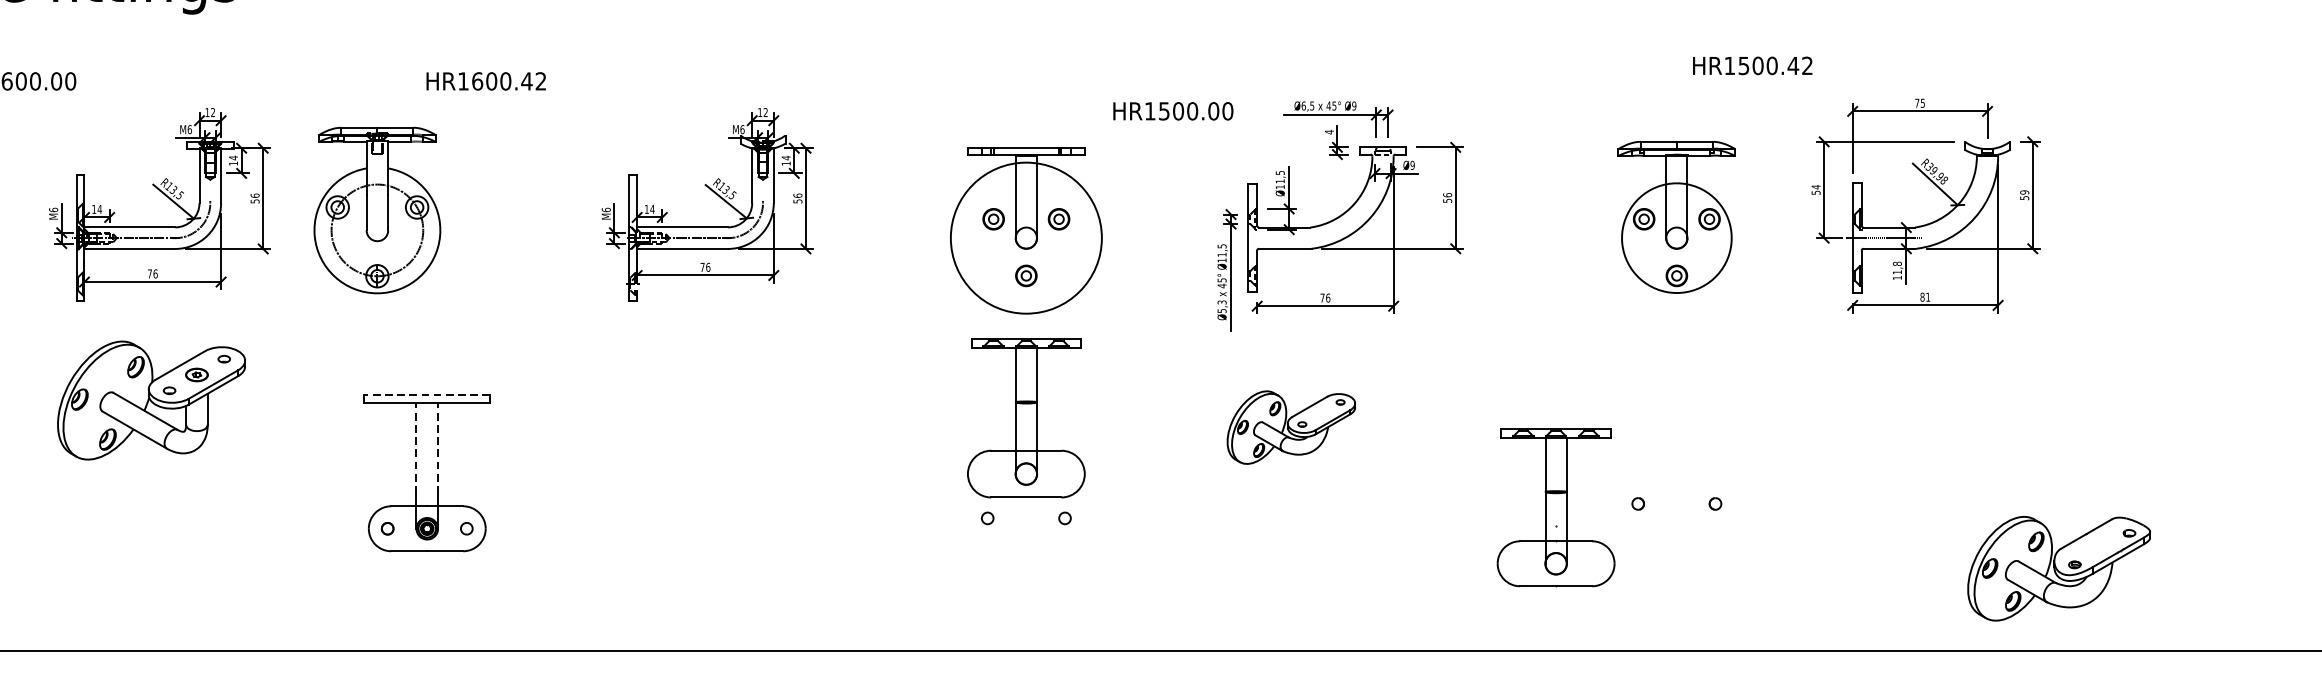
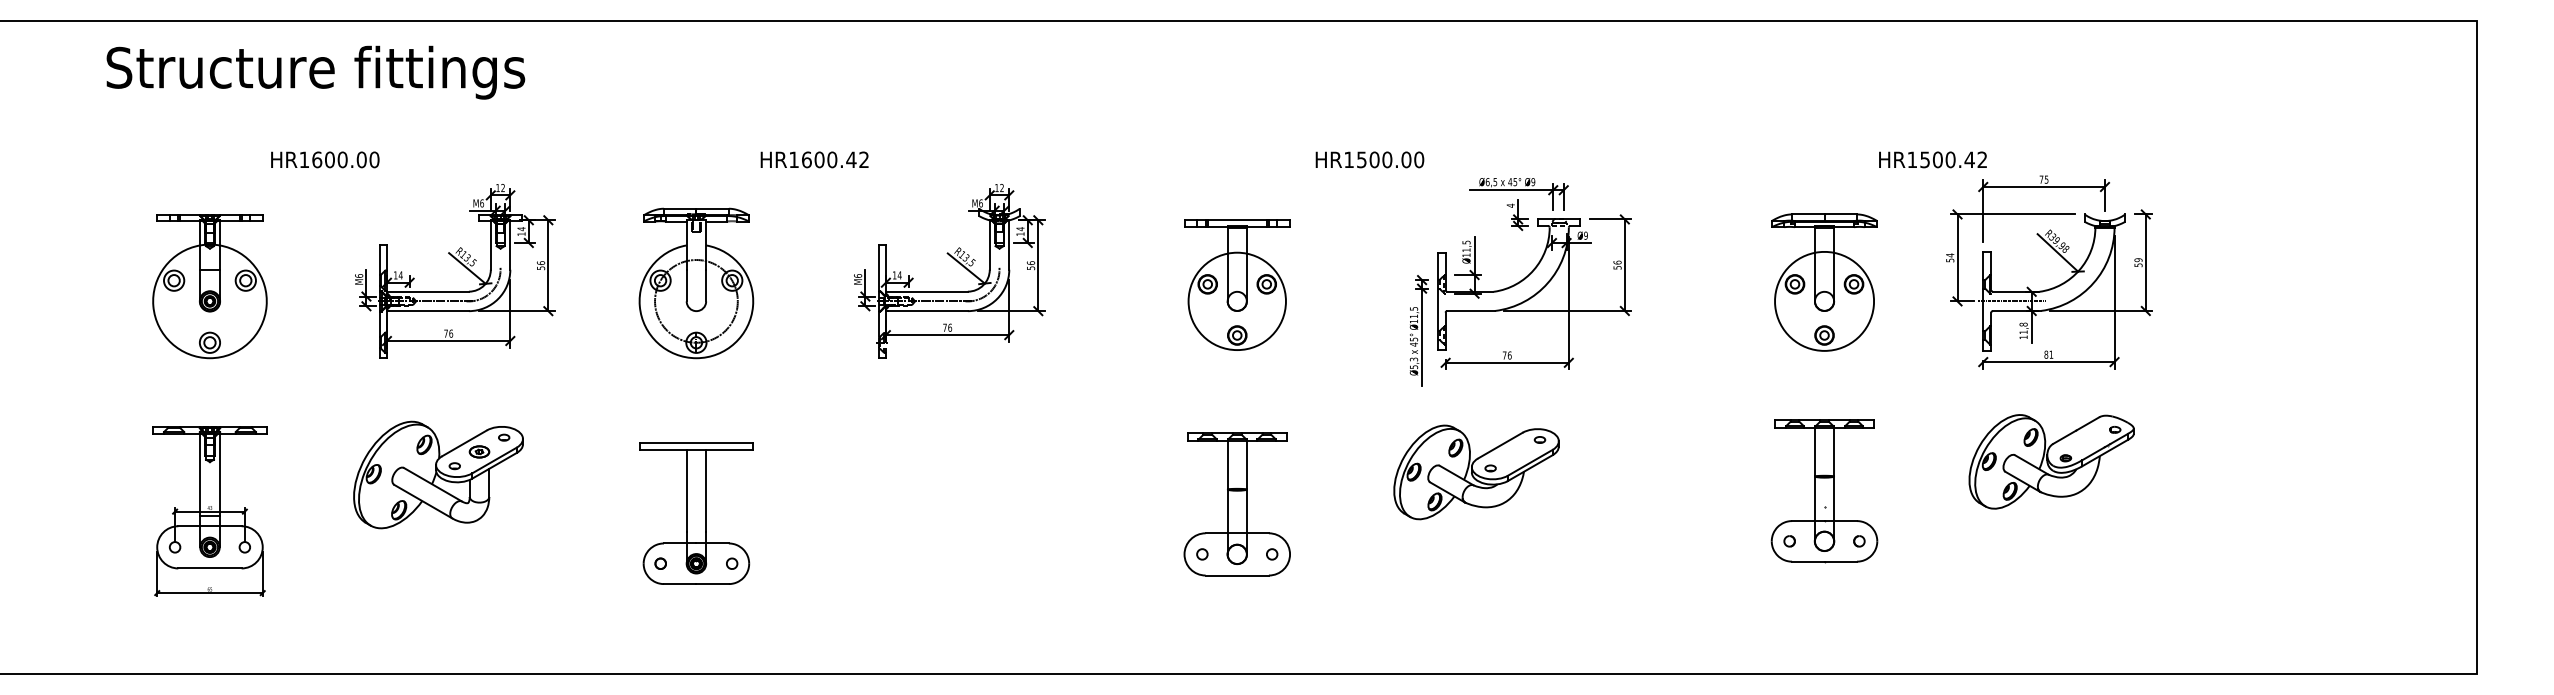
text: (1752, 65) -> (1932, 159), moved
text: (486, 80) -> (814, 159), moved
text: (1172, 110) -> (1369, 159), moved
part: (377, 210) -> (696, 283), moved
circle: (1025, 238) -> (1236, 301), size x0.71
line: (427, 395) -> (696, 443), dashed -> solid
part: (151, 399) -> (438, 474), moved
part: (1025, 418) -> (1236, 504), moved
part: (1291, 427) -> (1476, 472), size x1.43
line: (416, 448) -> (686, 491), dashed -> solid
line: (438, 448) -> (706, 491), dashed -> solid
part: (1556, 508) -> (1824, 491), moved
part: (2058, 568) -> (2051, 461), moved

